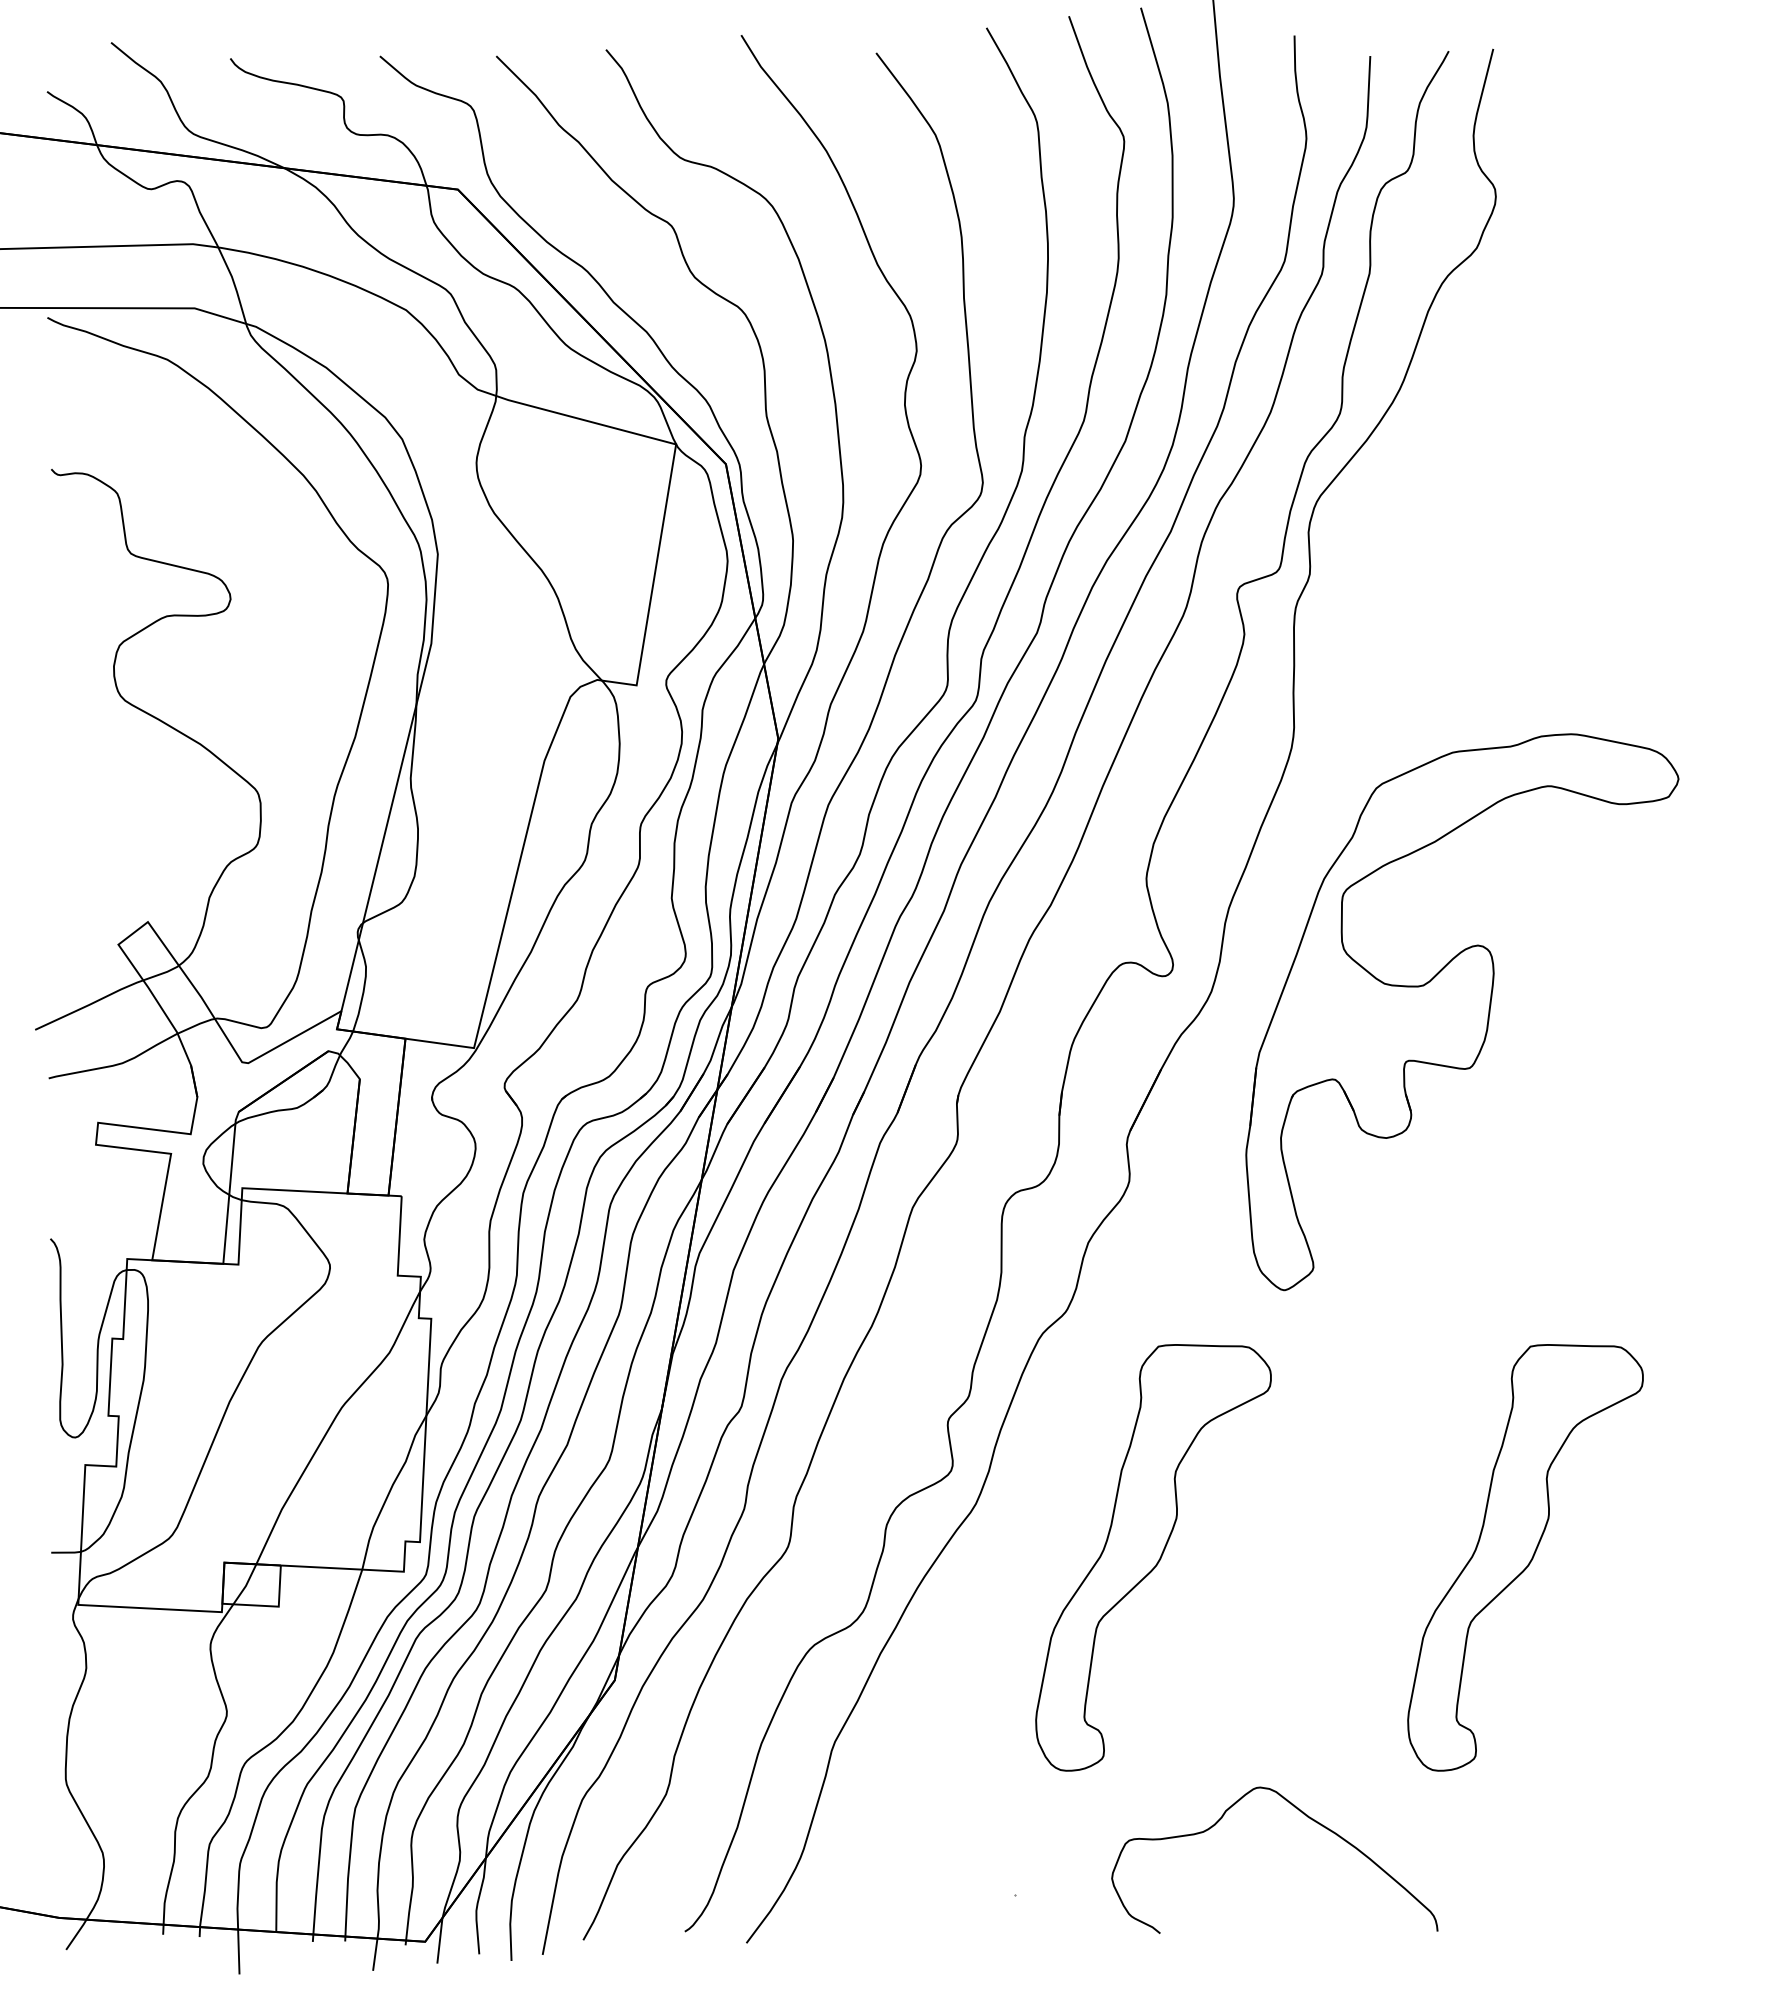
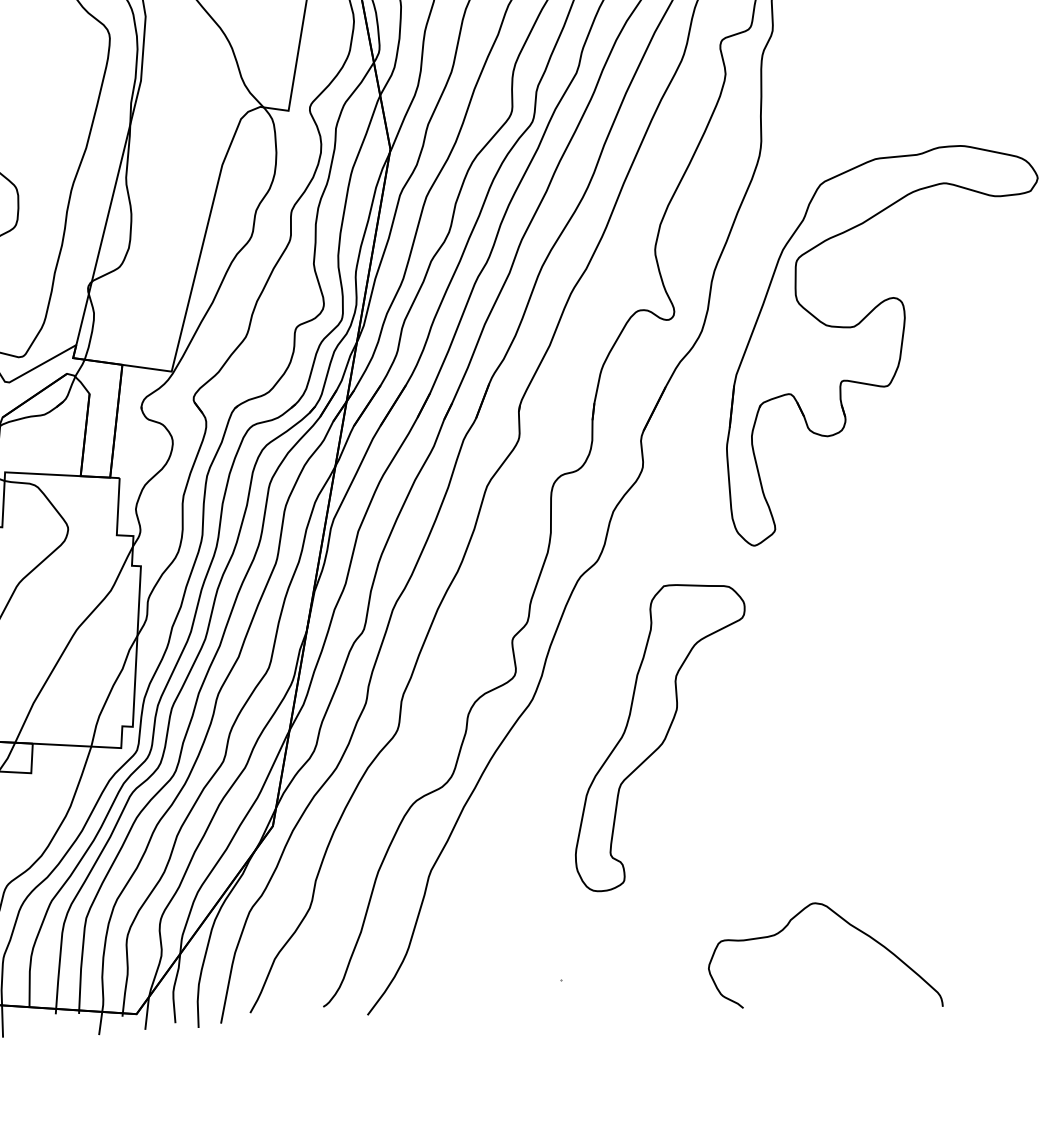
part: (1525, 1557) -> (927, 737), removed
curve: (1307, 1817) -> (849, 924), moved

